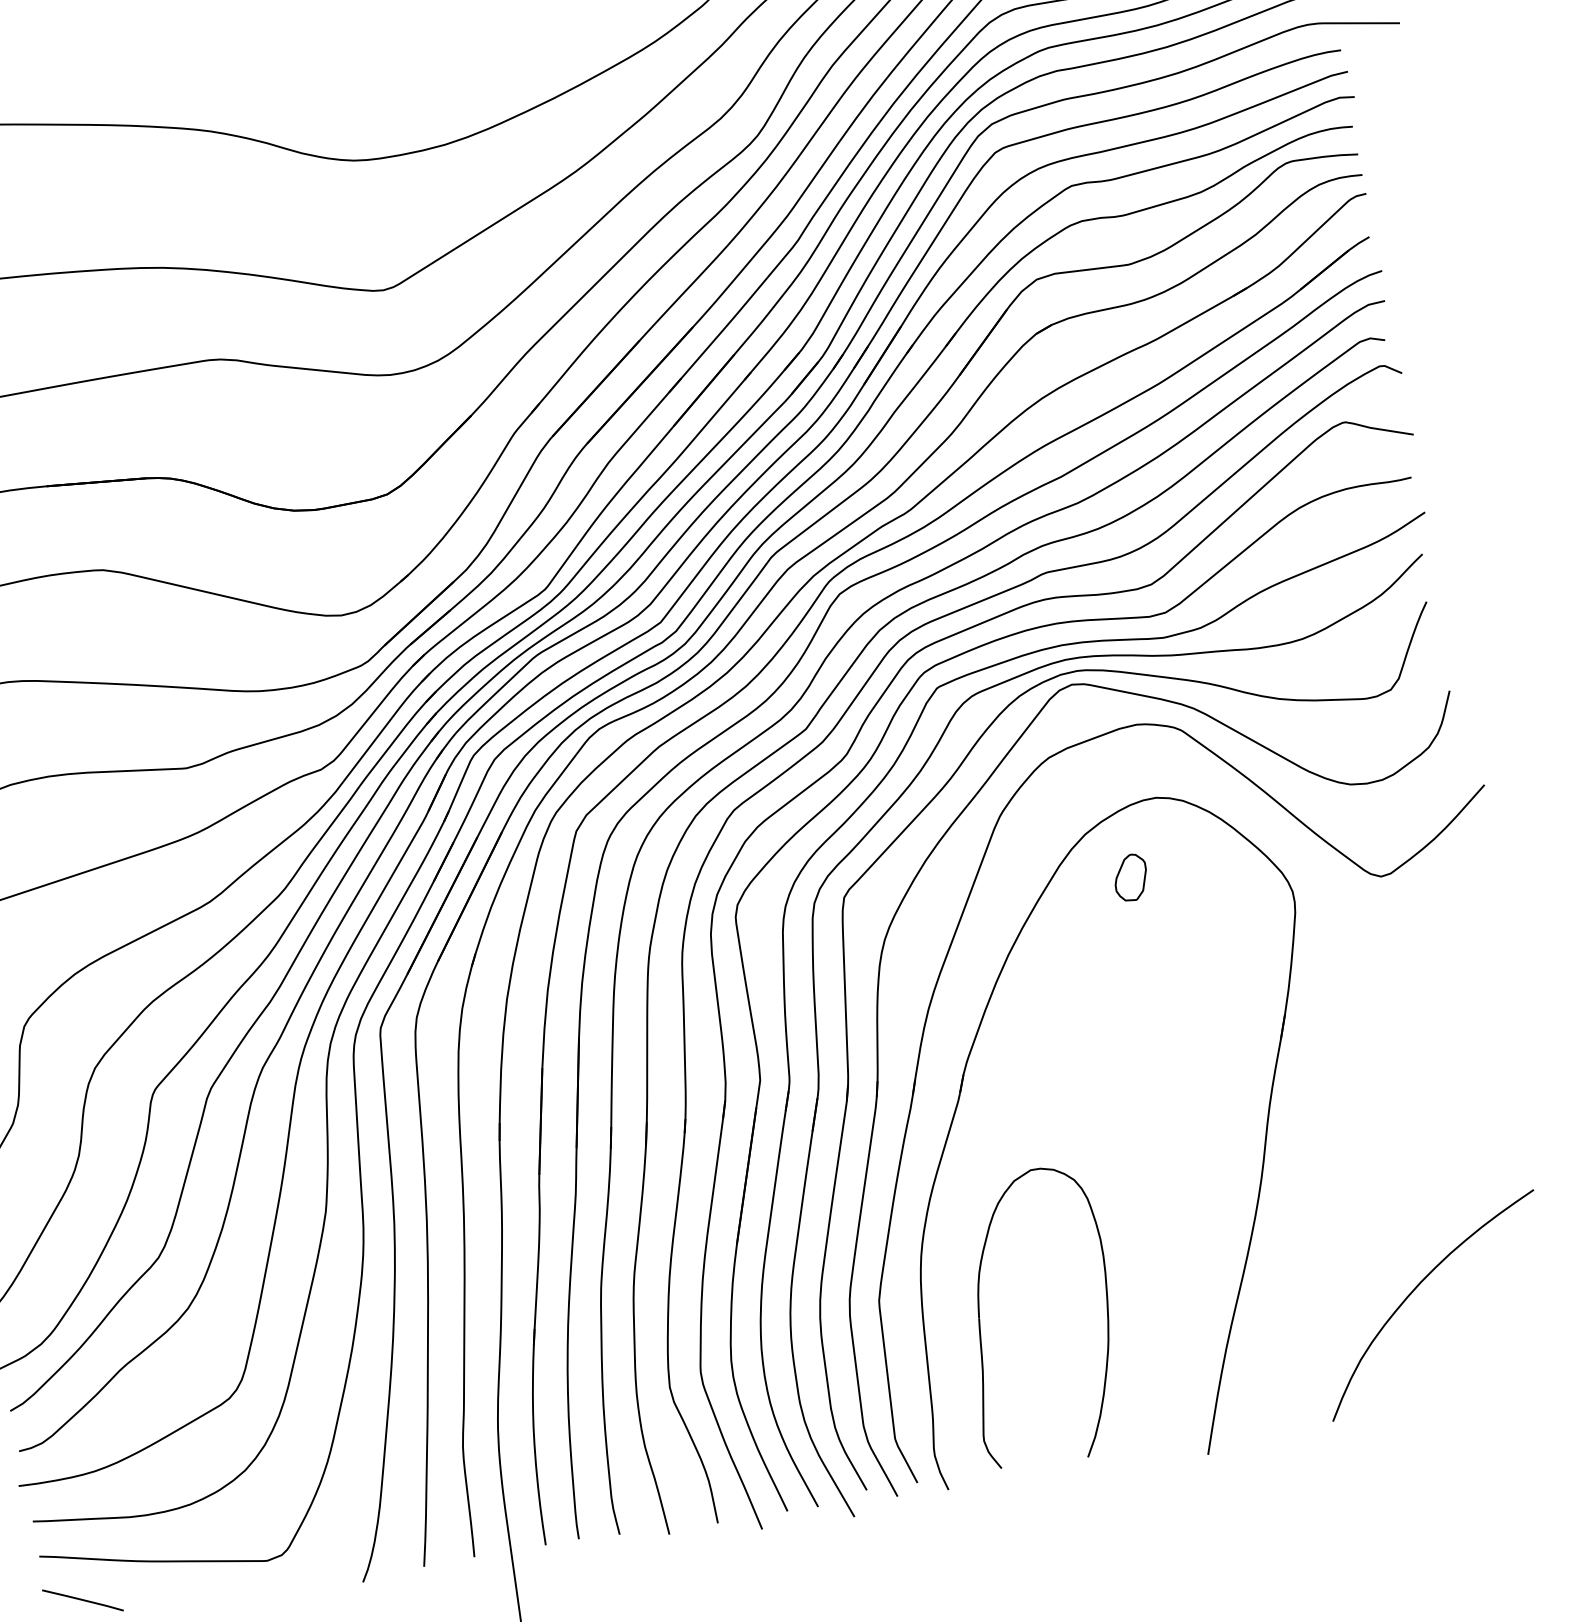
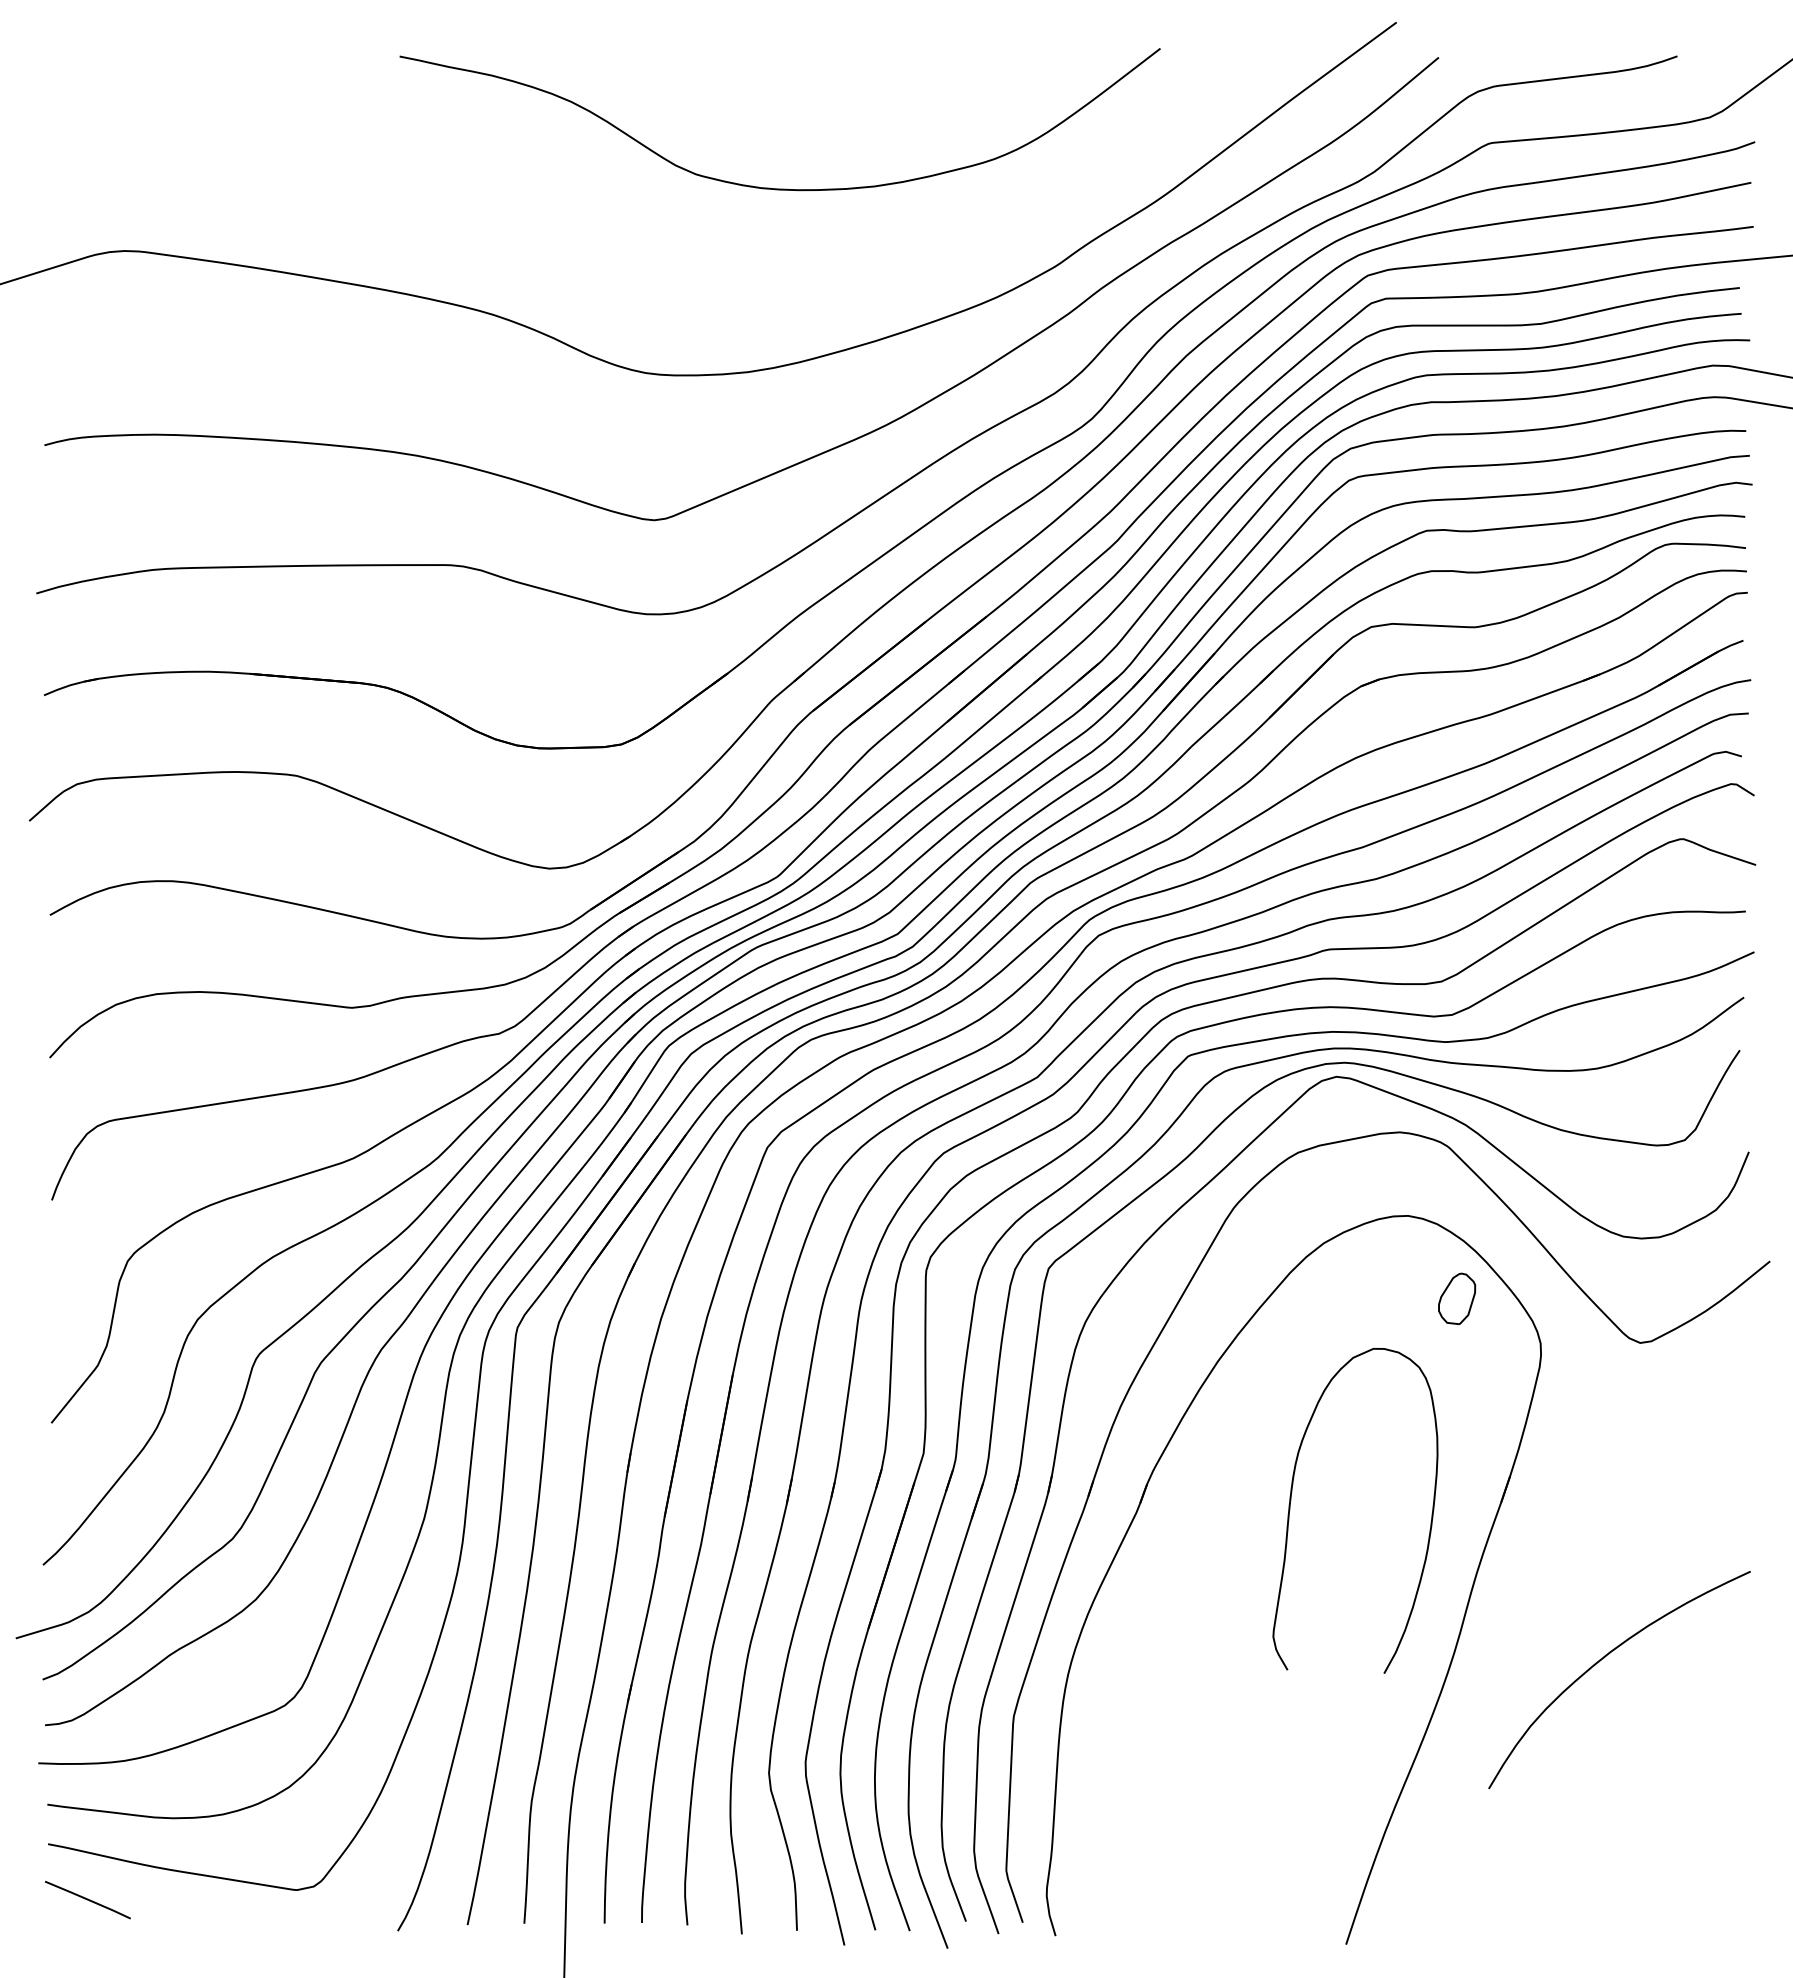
part: (1131, 877) -> (1457, 1298), moved
curve: (1416, 1288) -> (1604, 1658), moved
part: (980, 1317) -> (1291, 1501), moved

